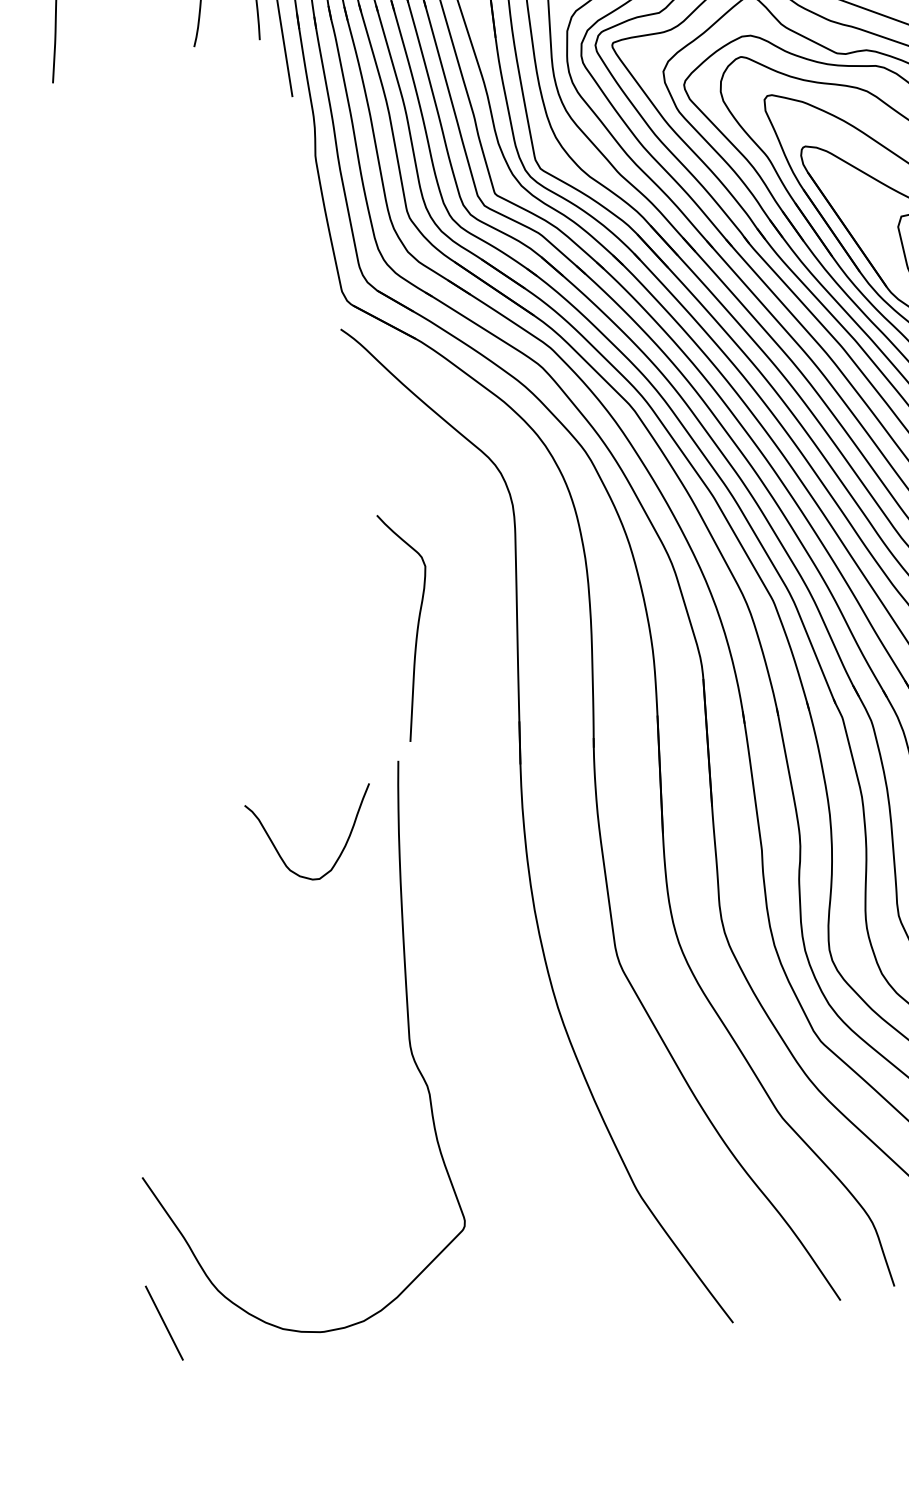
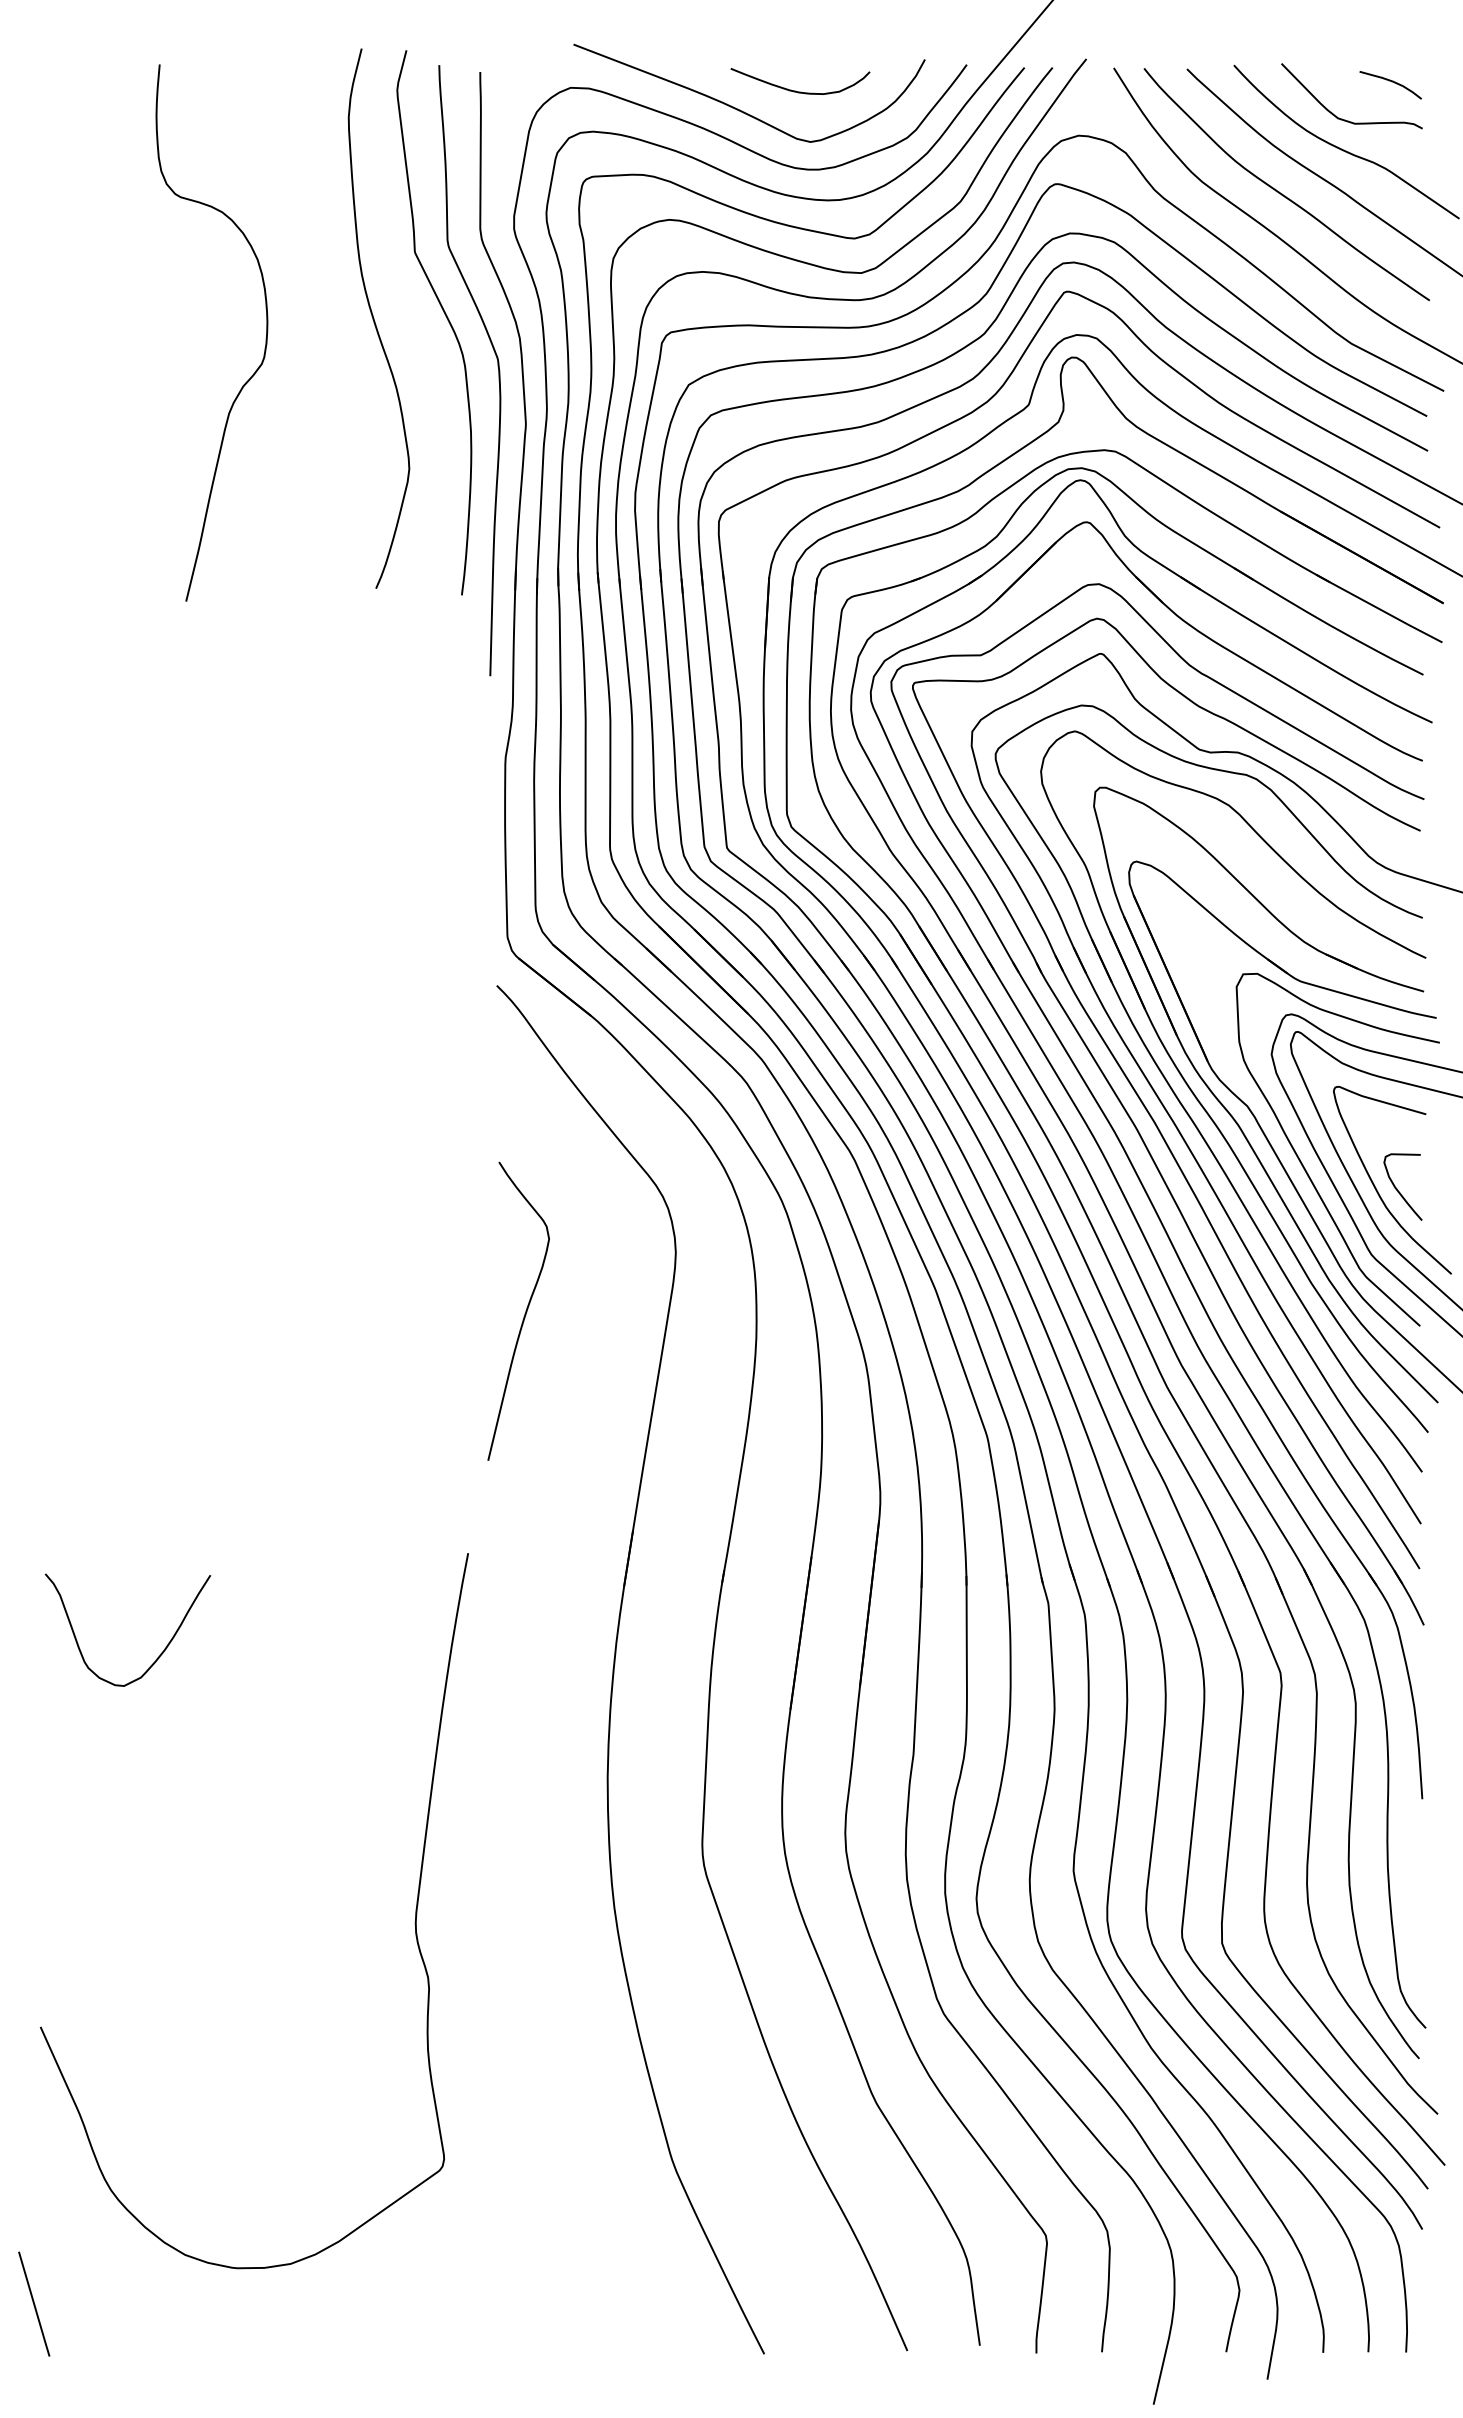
curve: (417, 625) -> (524, 1313), moved
curve: (342, 849) -> (160, 1653), moved
line: (164, 1322) -> (34, 2303), moved

